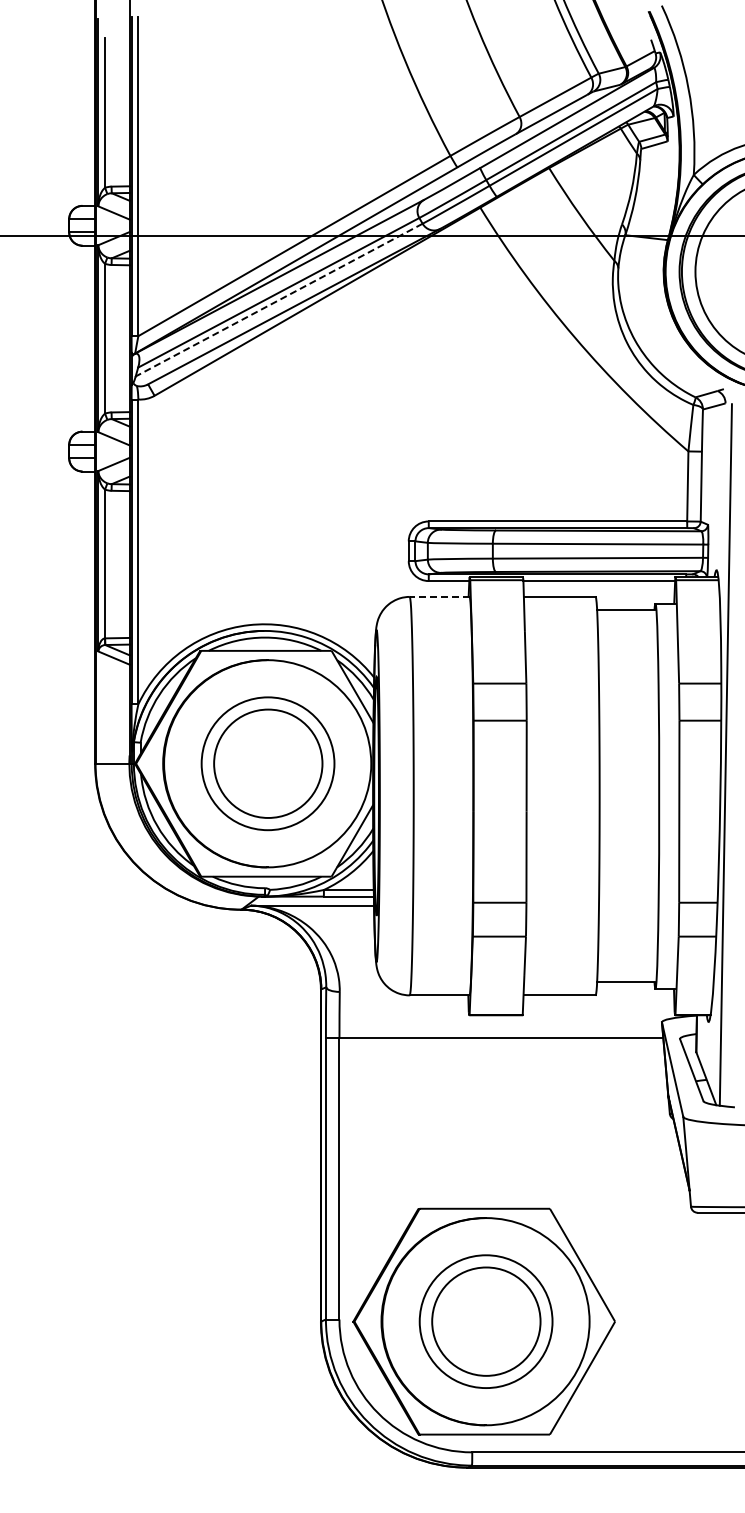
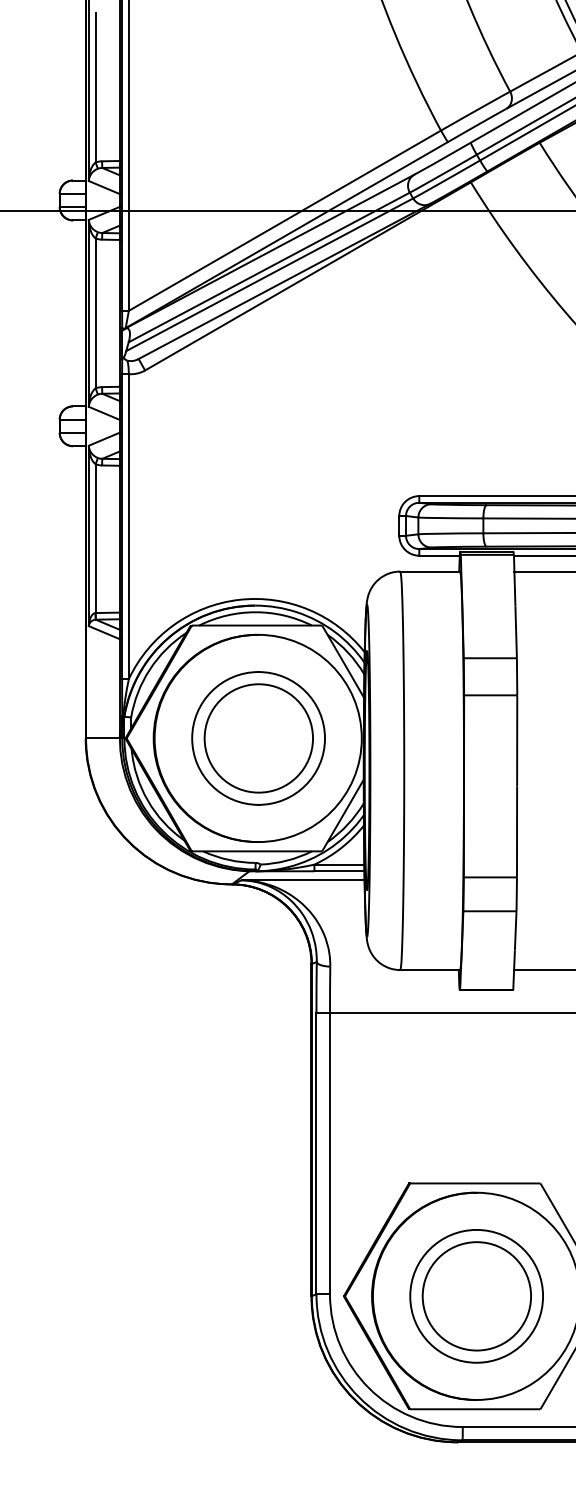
line: (279, 300) -> (270, 275), dashed -> solid
line: (439, 596) -> (430, 571), dashed -> solid

